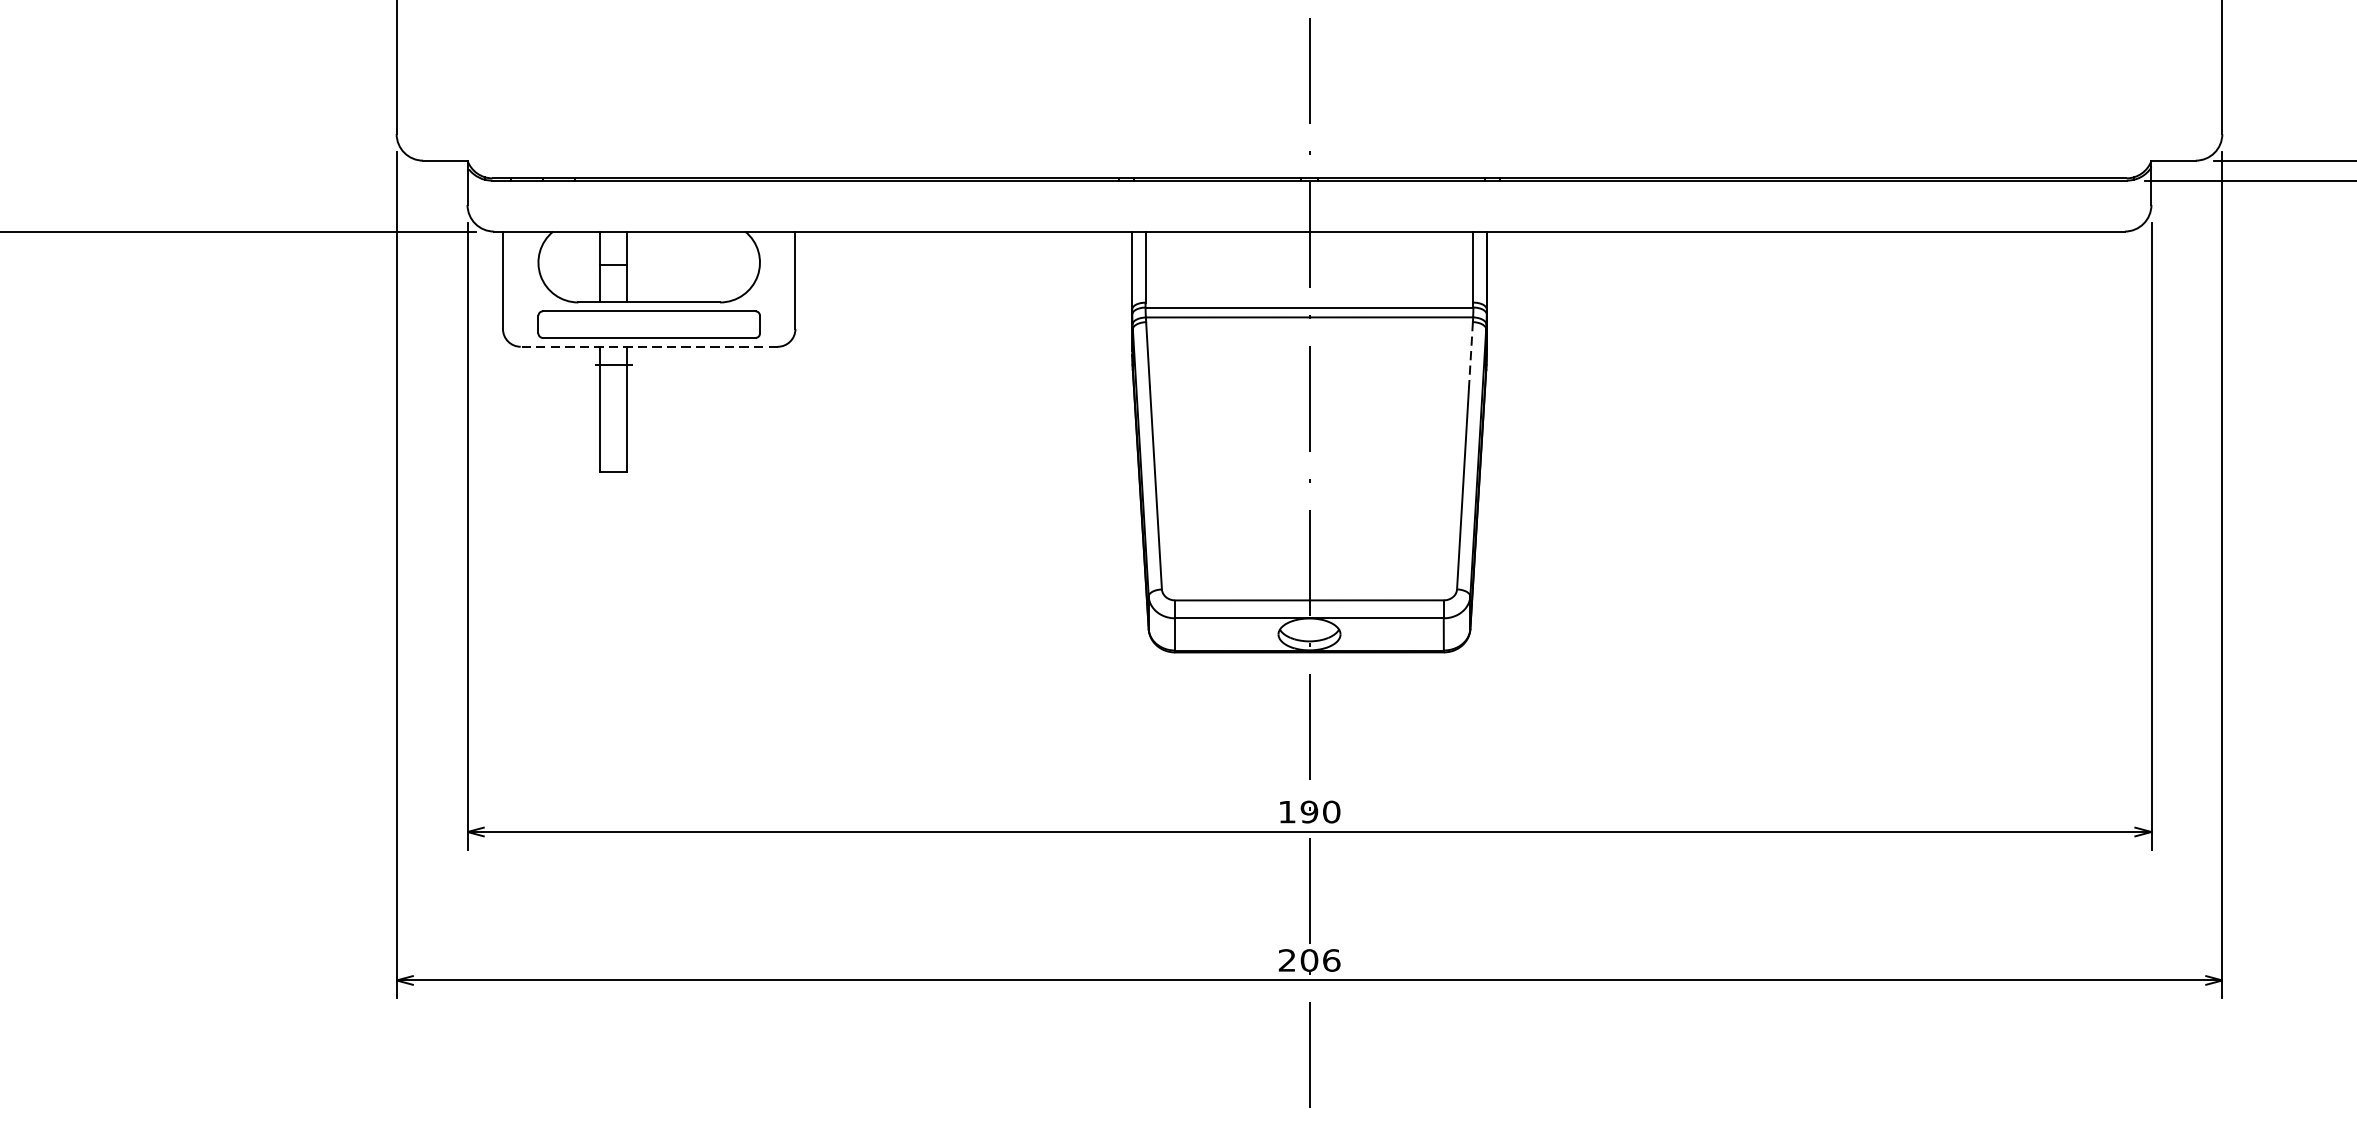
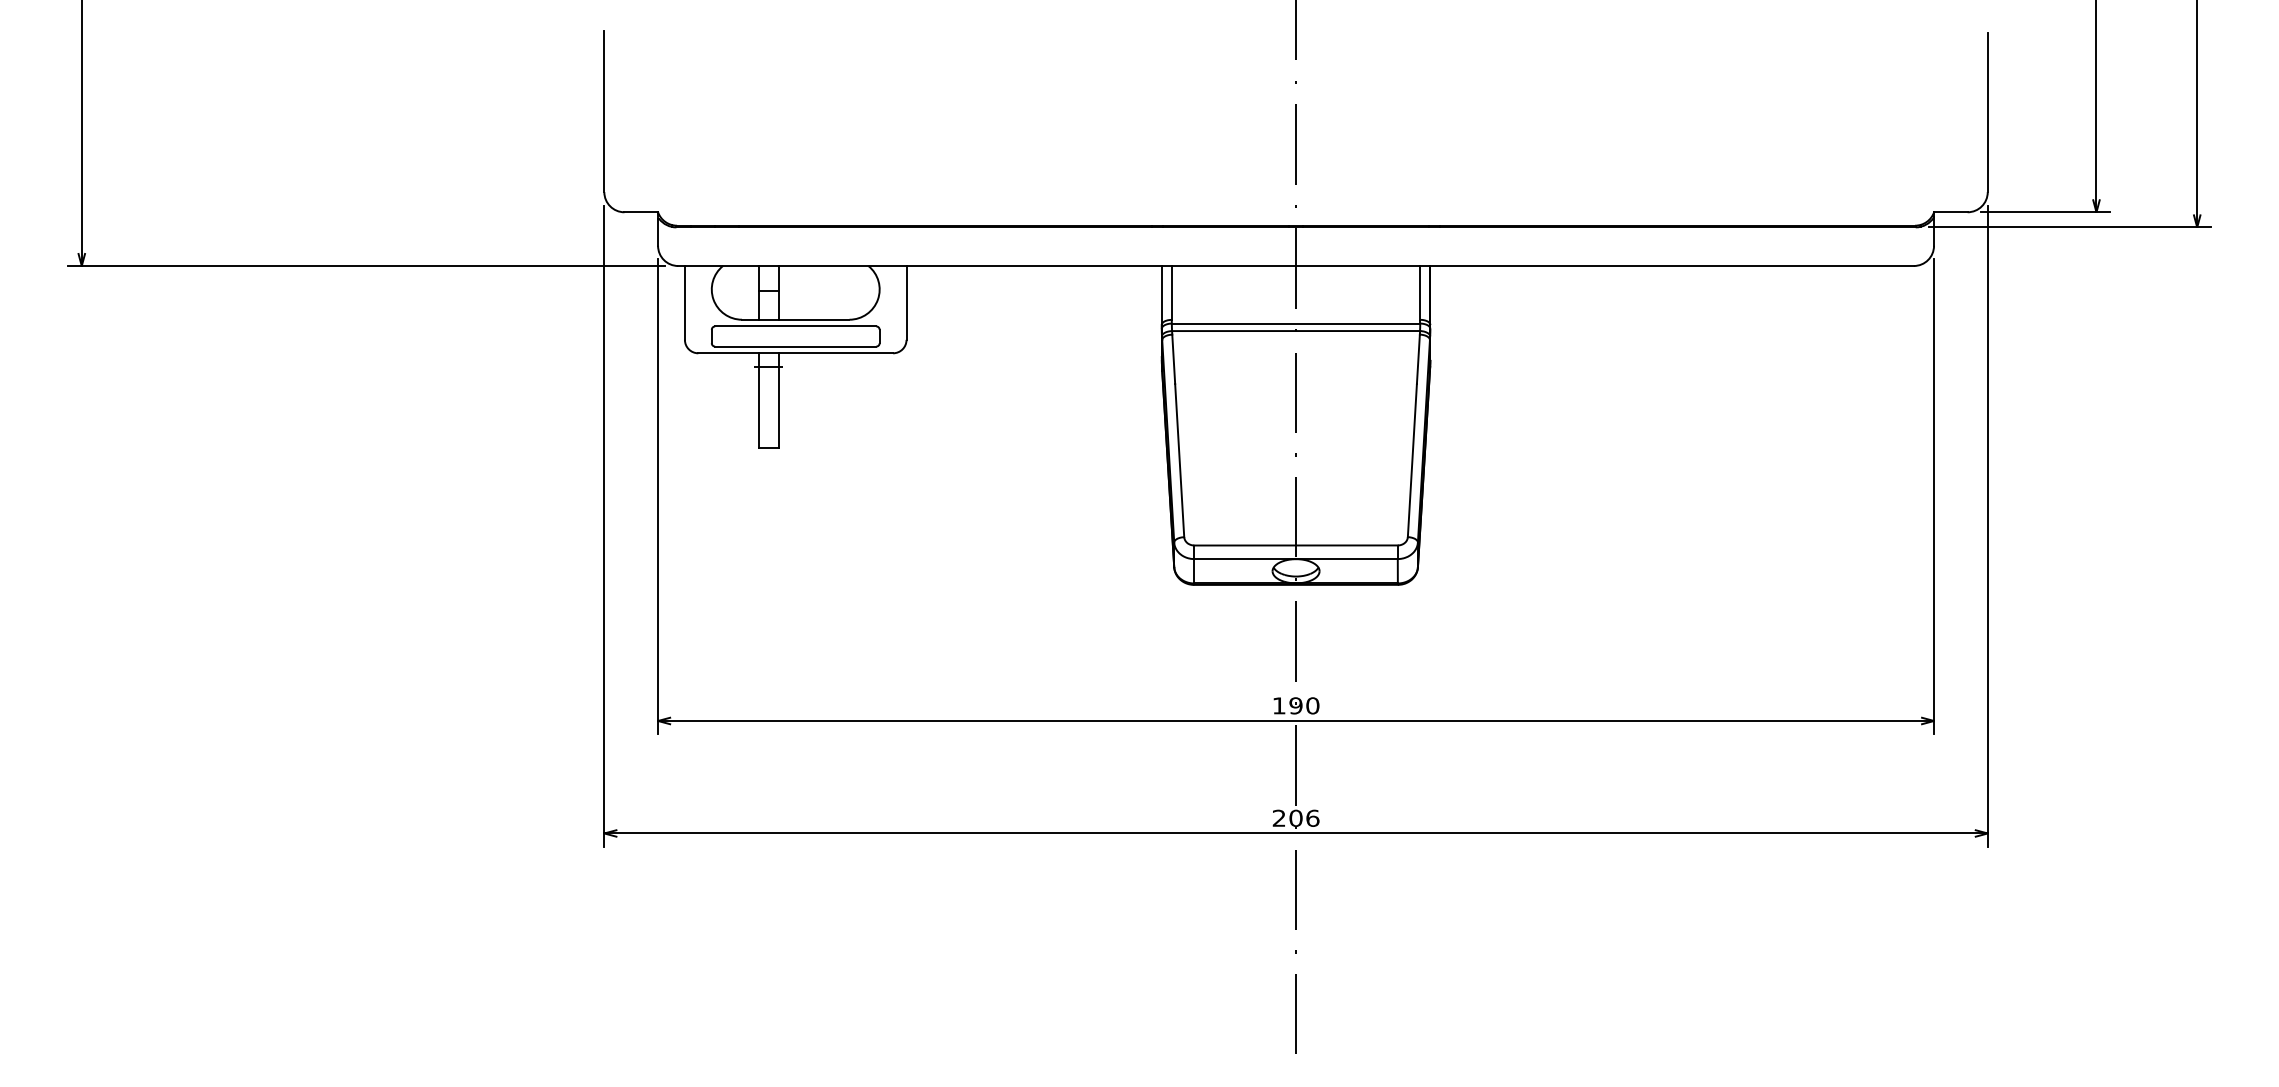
line: (648, 347) -> (795, 353), dashed -> solid
line: (1471, 354) -> (1418, 359), dashed -> solid

